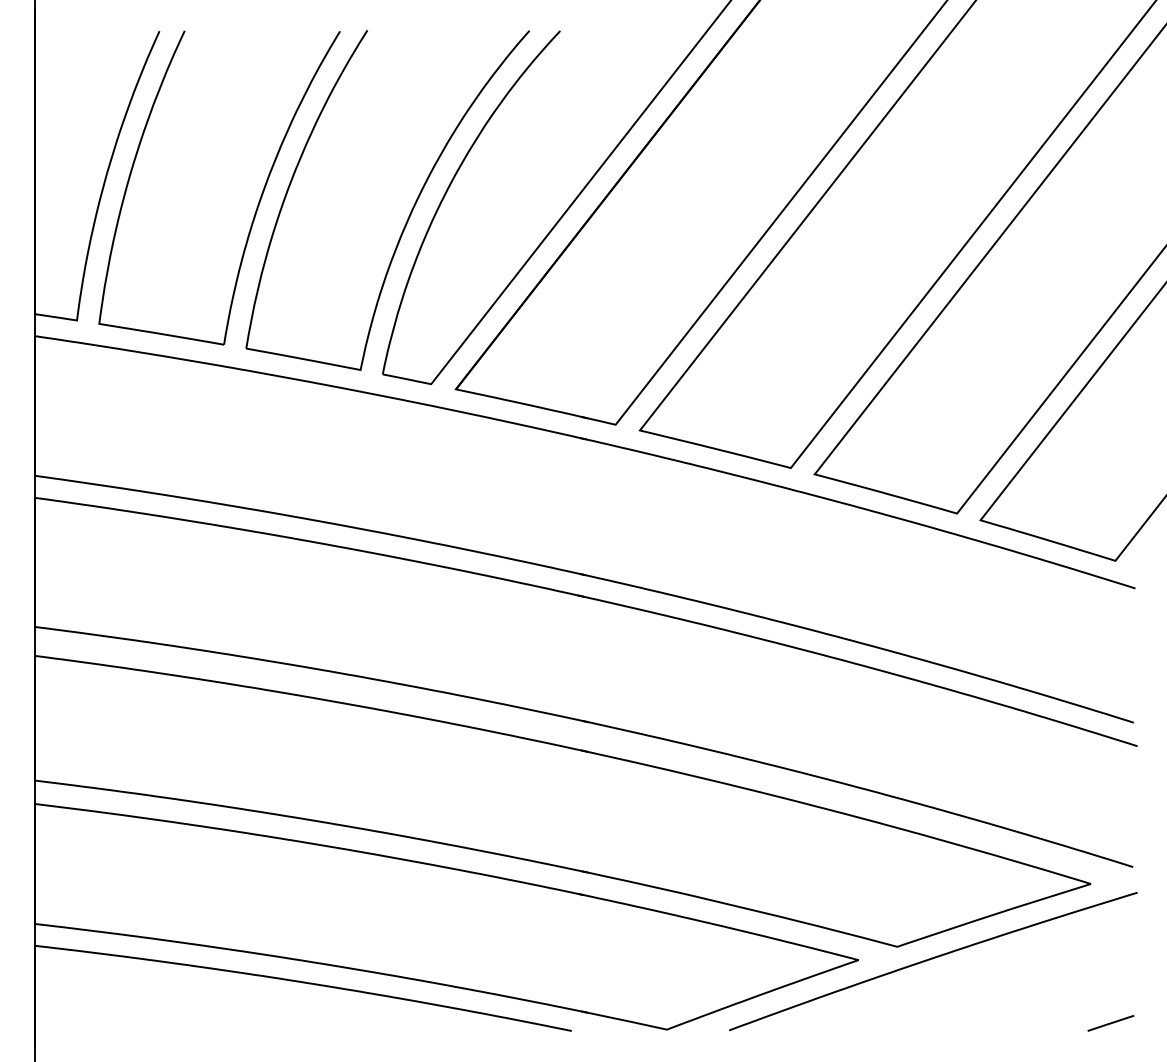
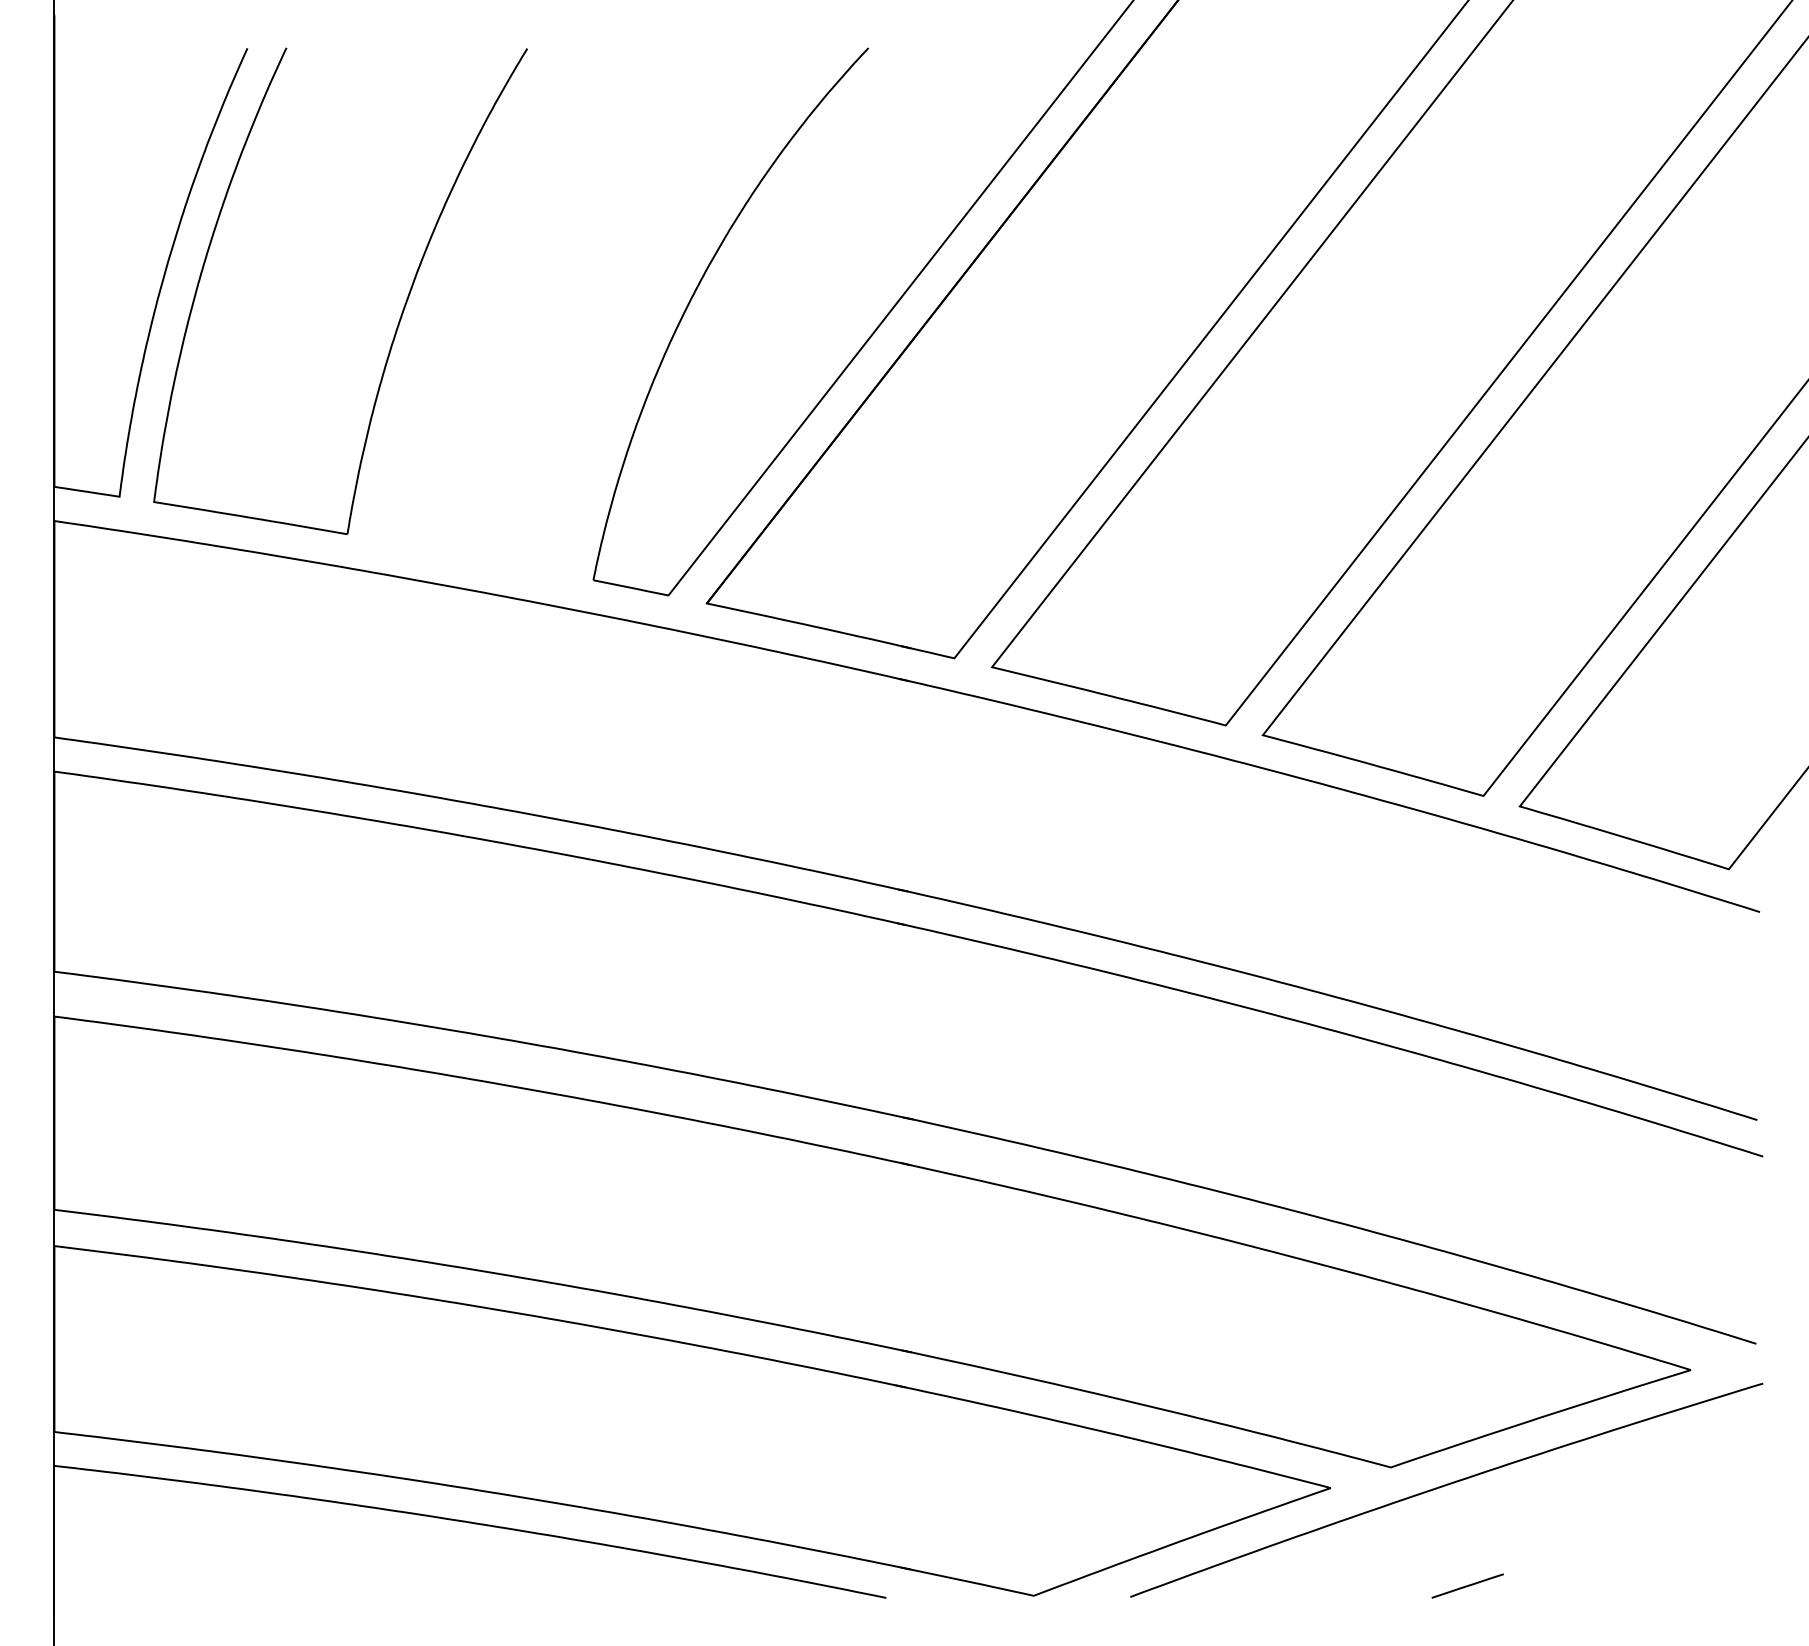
part: (410, 211) -> (636, 327), removed
line: (1110, 1023) -> (1467, 1586), moved

